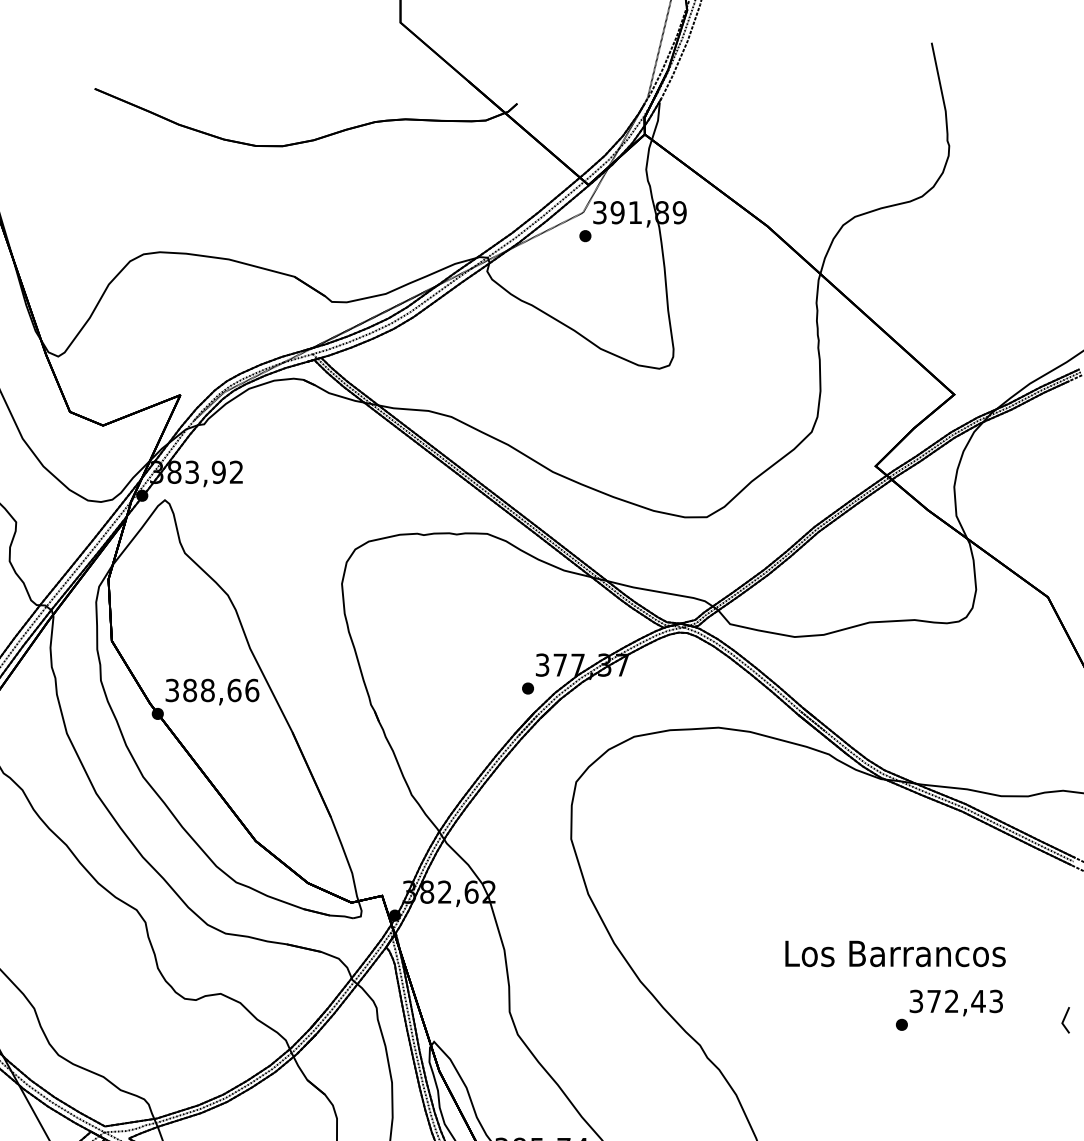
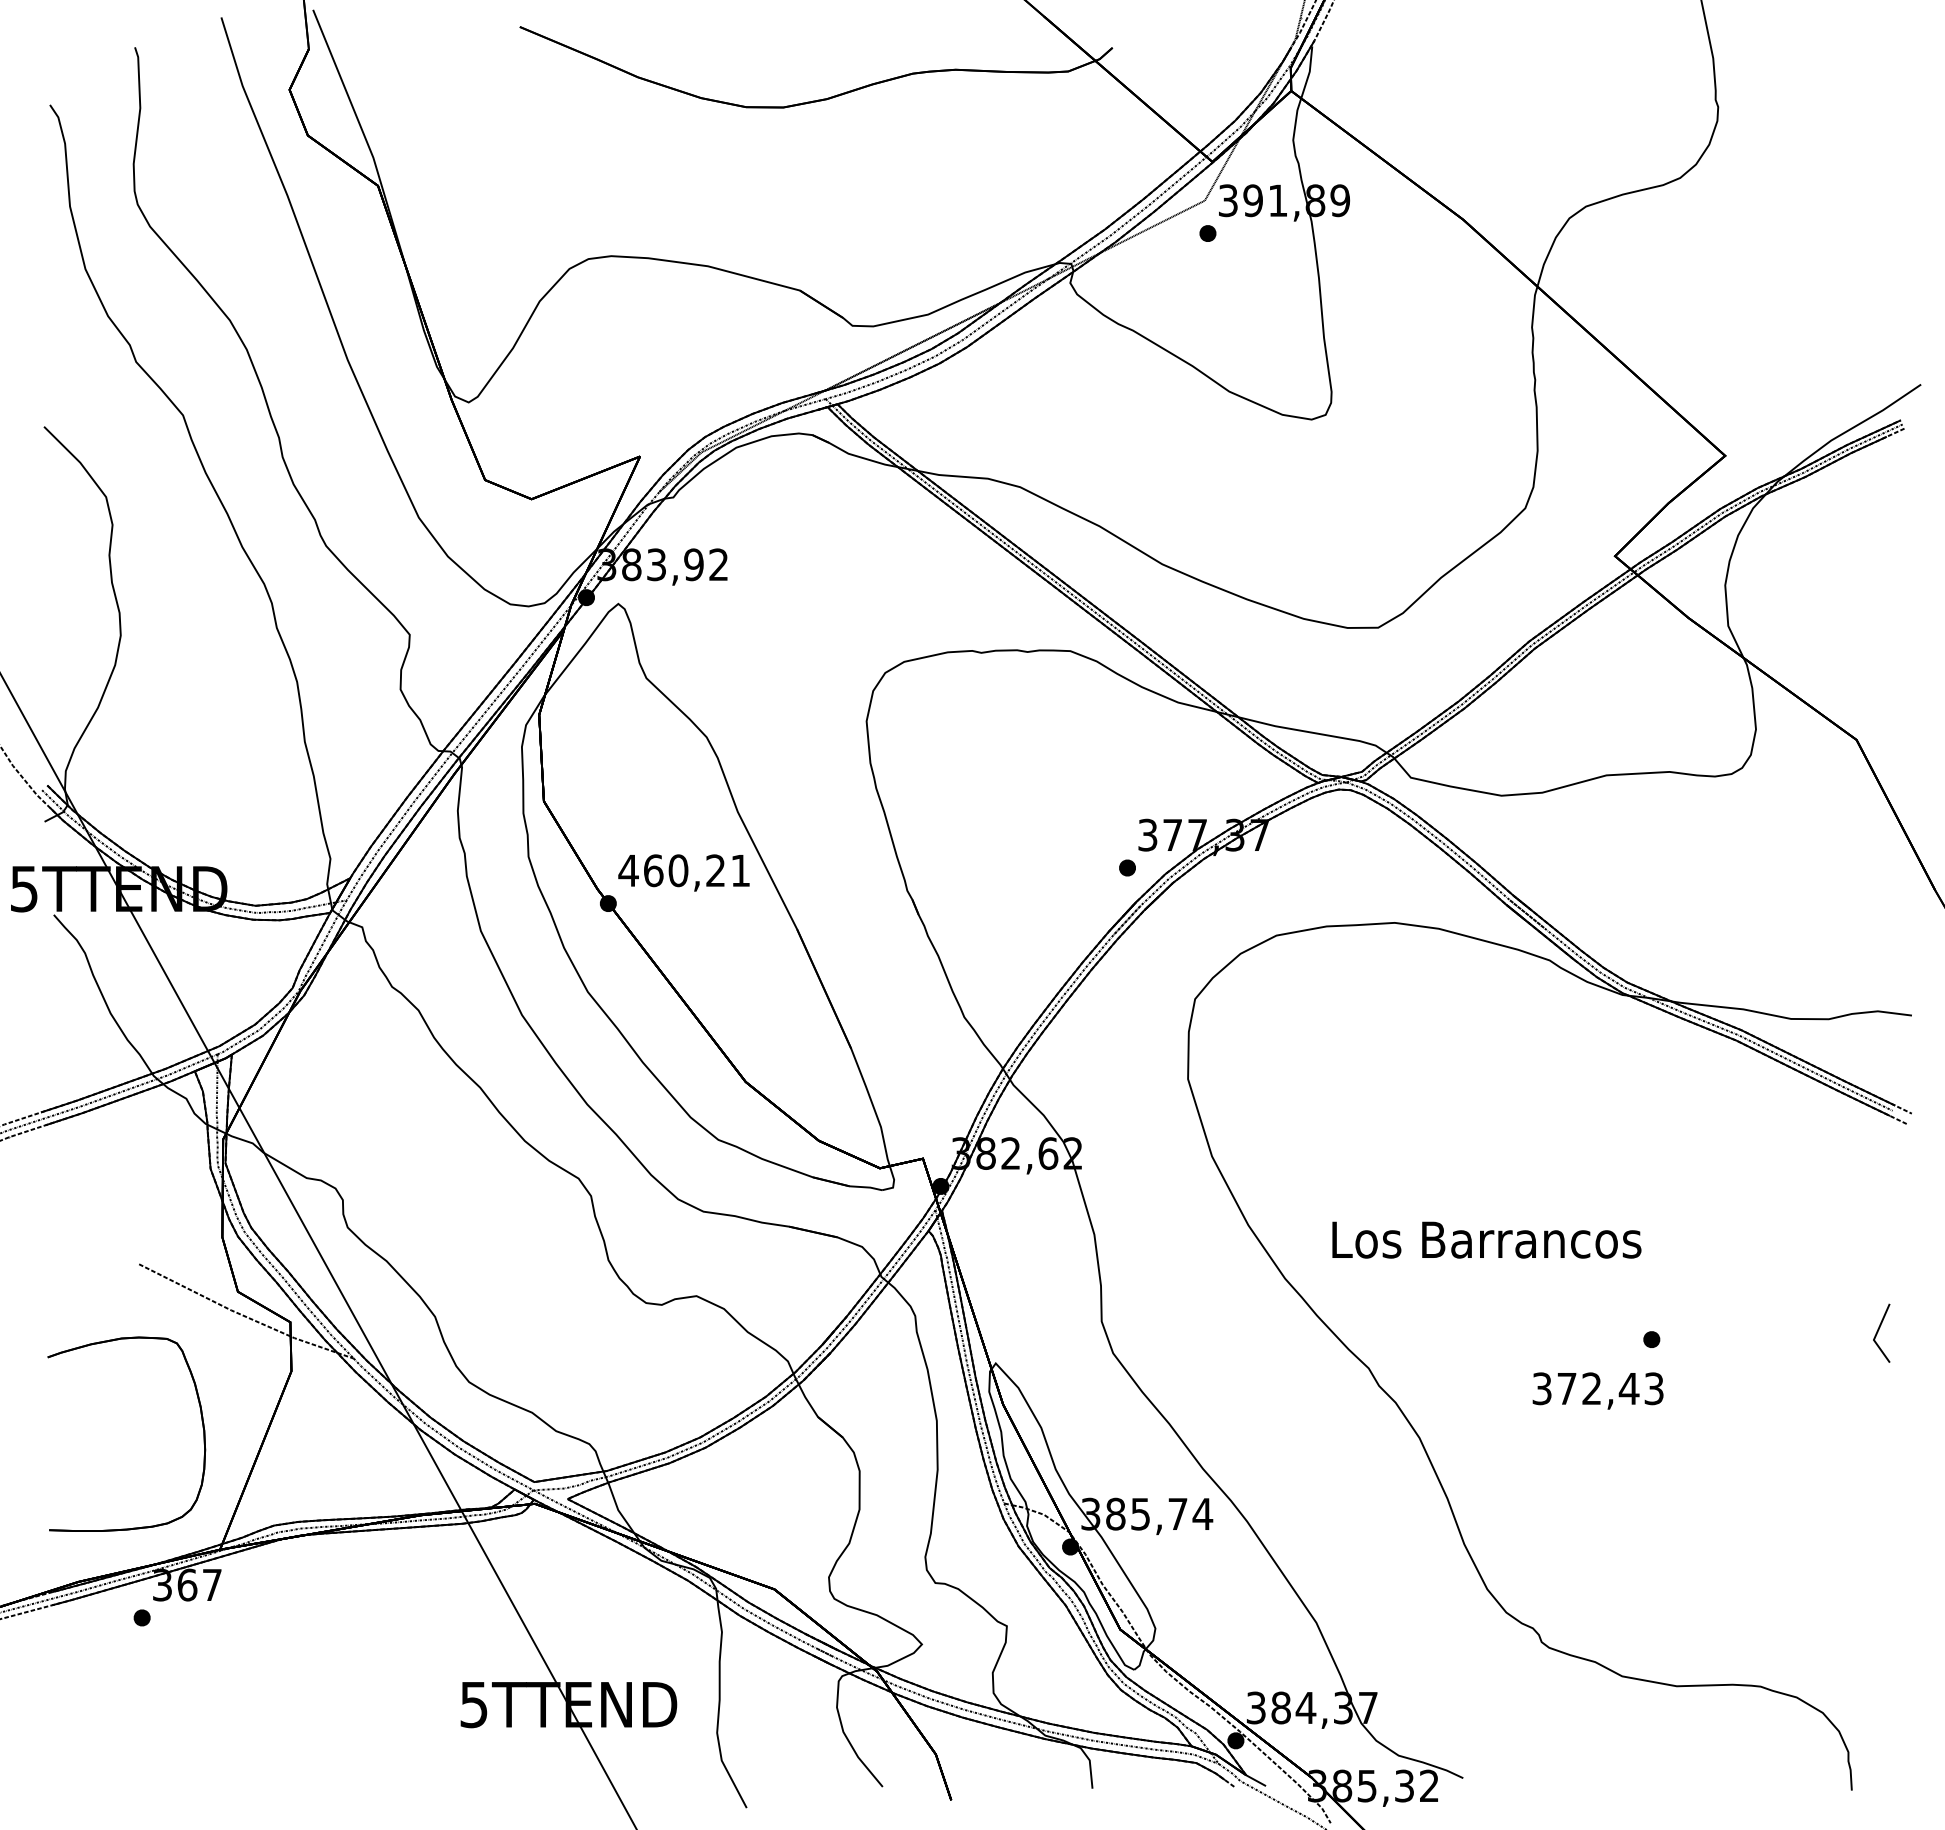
text: (212, 690) -> (684, 870), 388,66 -> 460,21
text: (895, 953) -> (1486, 1239), moved
text: (955, 1002) -> (1597, 1390), moved
part: (1065, 1019) -> (1881, 1332), size x1.6

